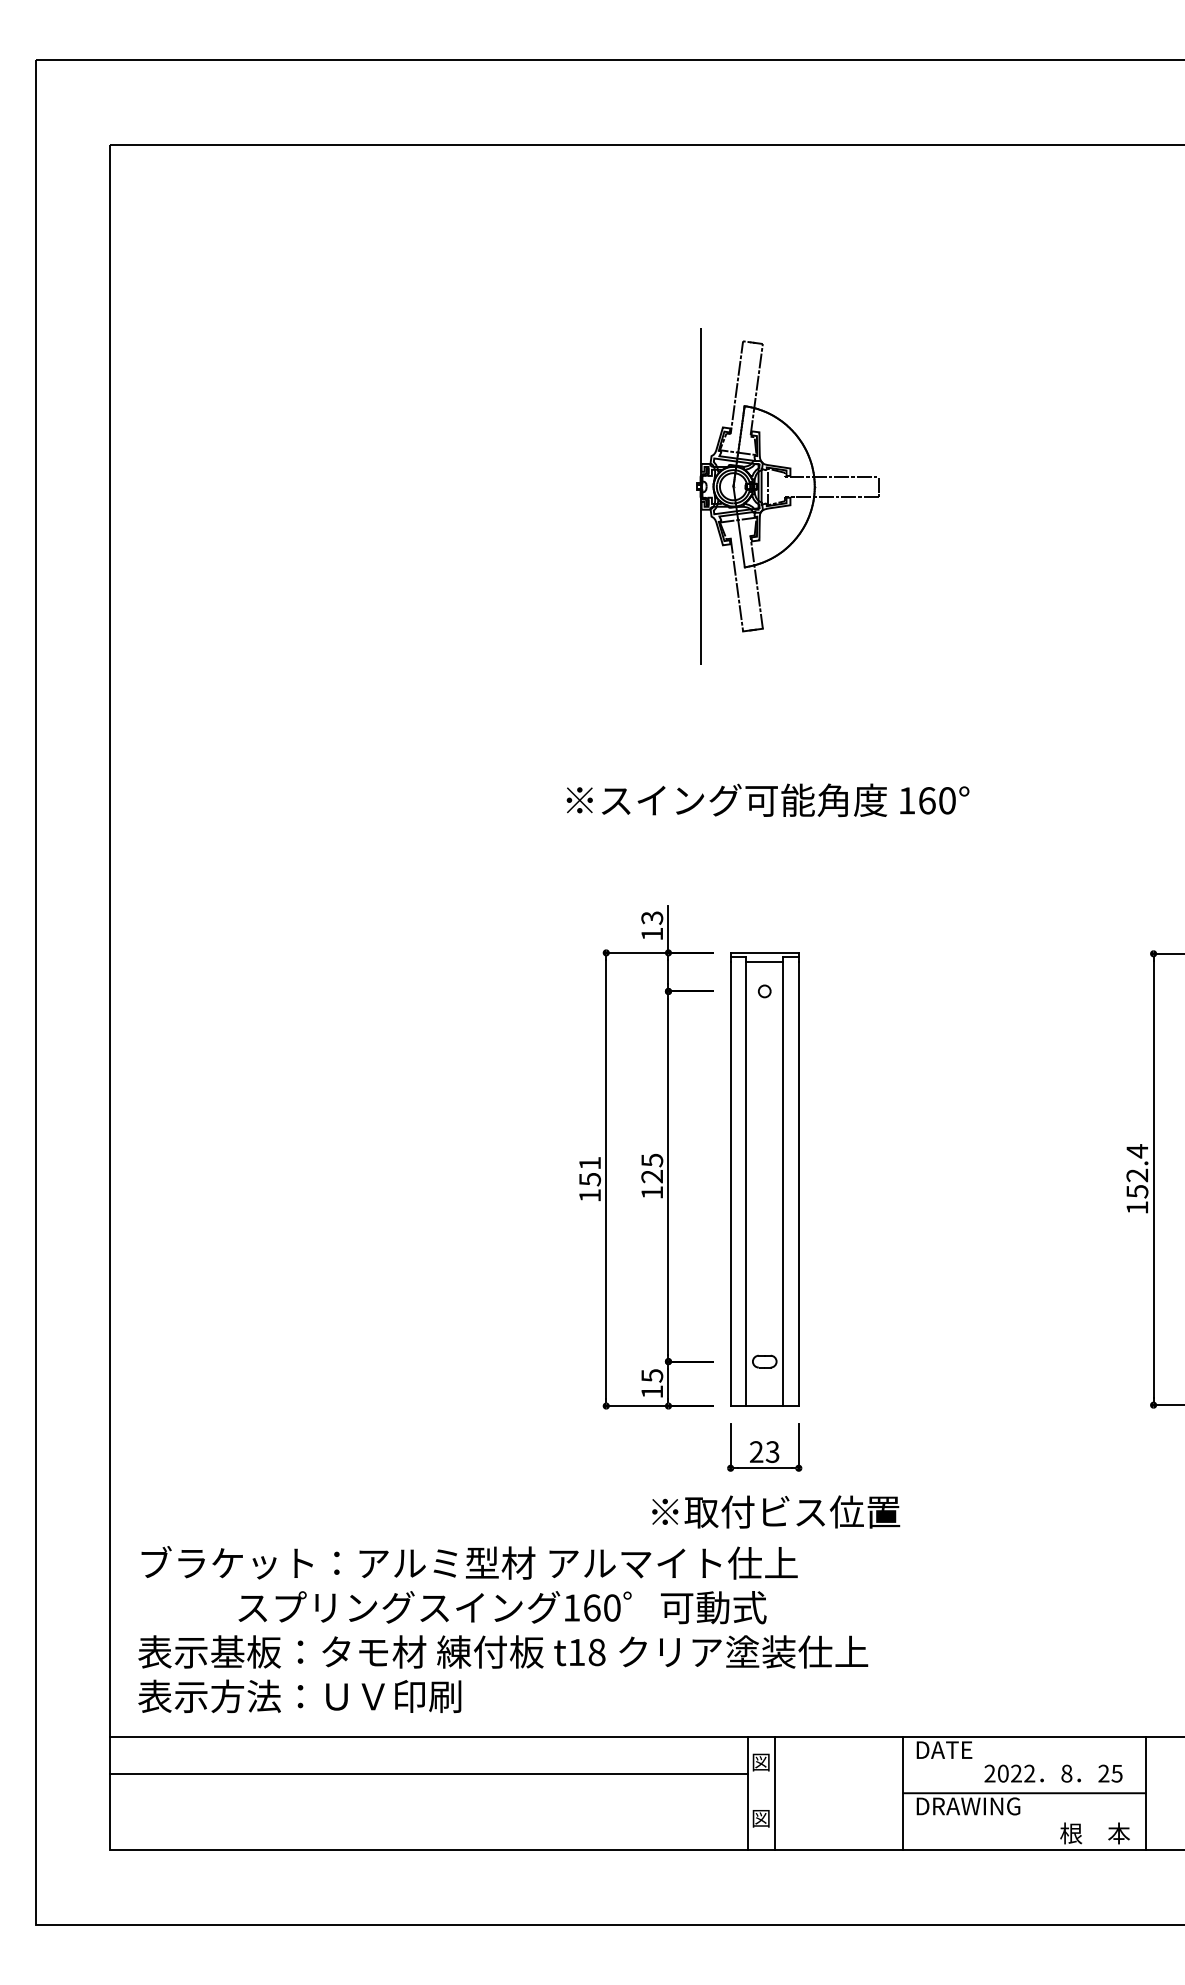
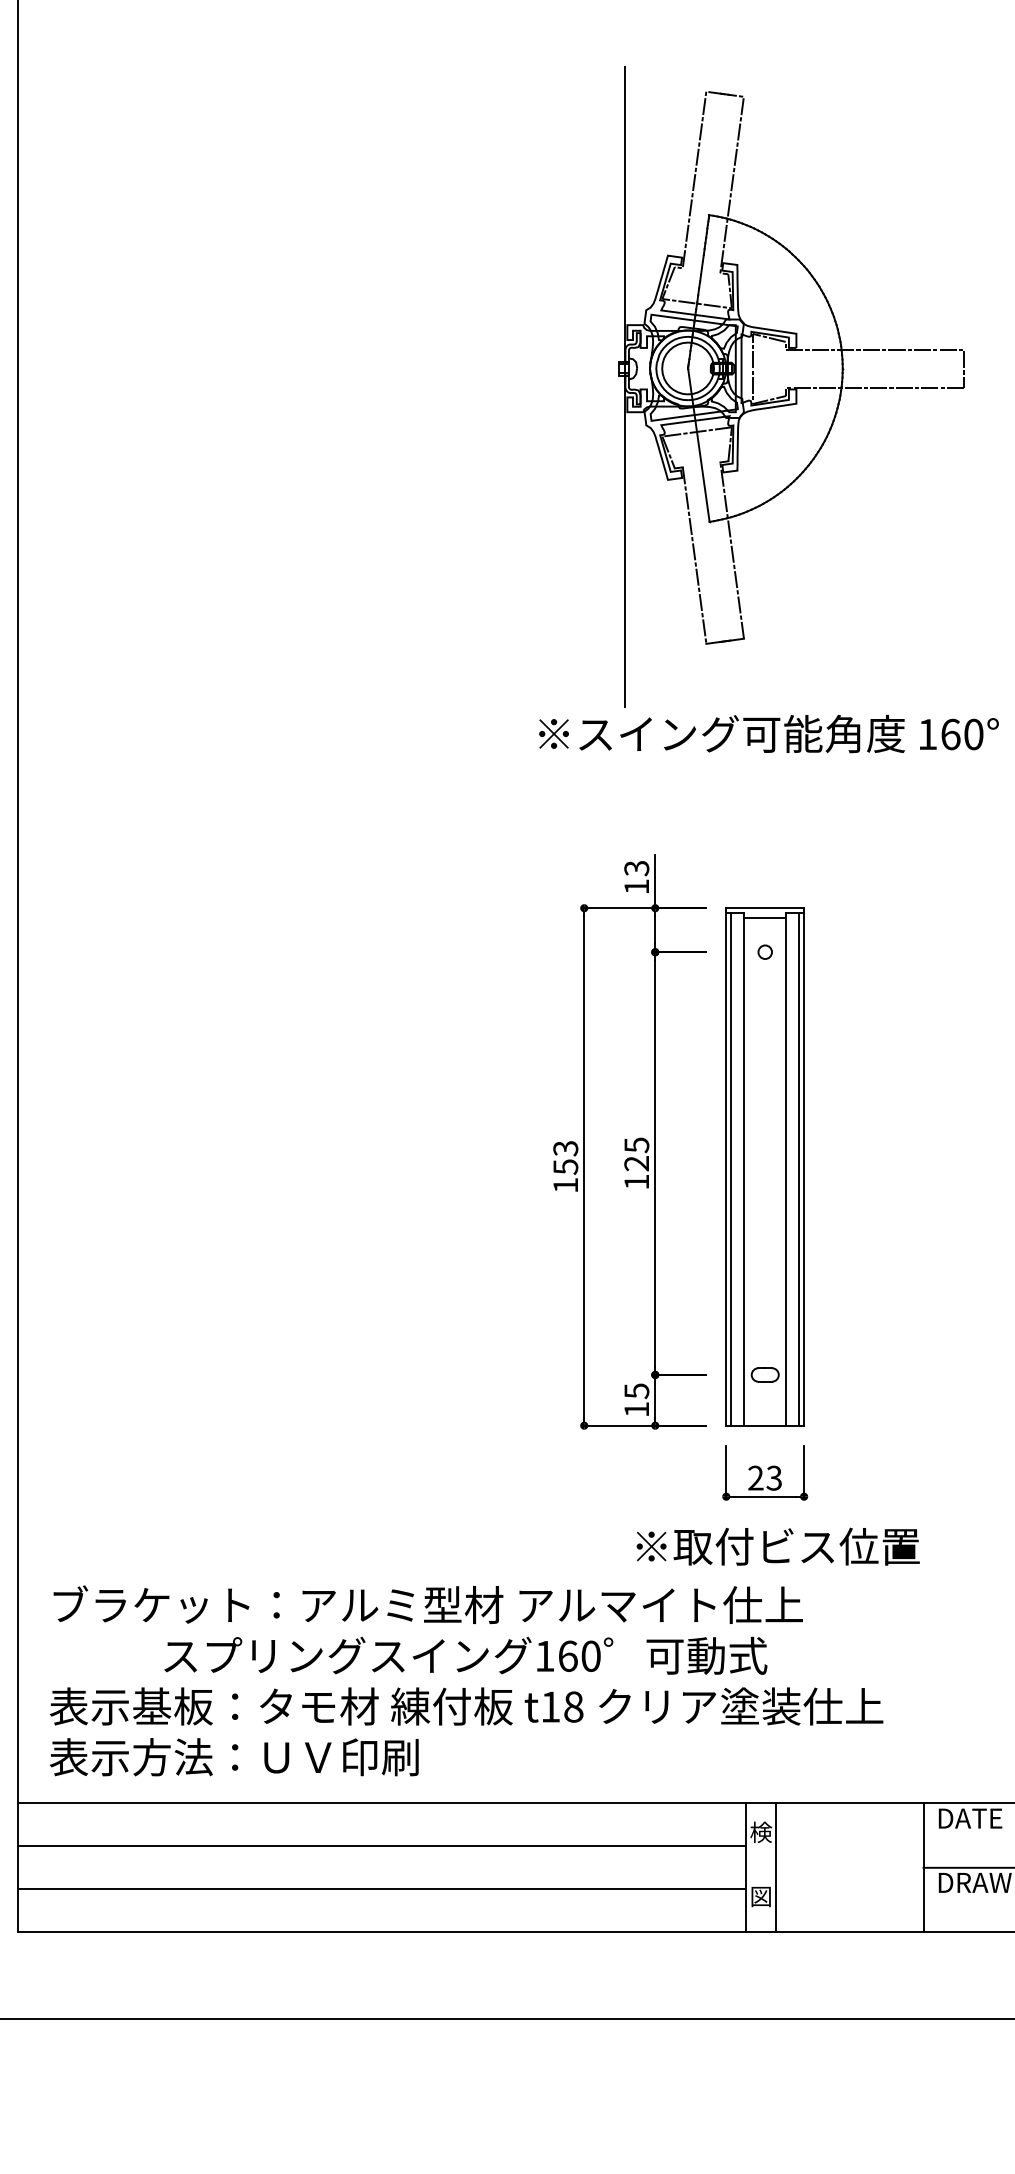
part: (787, 496) -> (791, 387), size x1.67
text: (590, 1163) -> (566, 1148), 151 -> 153
line: (735, 1181) -> (731, 1169), added
line: (794, 1181) -> (799, 1169), added
text: (760, 1761) -> (760, 1831), 図 -> 検
line: (428, 1812) -> (381, 1889), added

